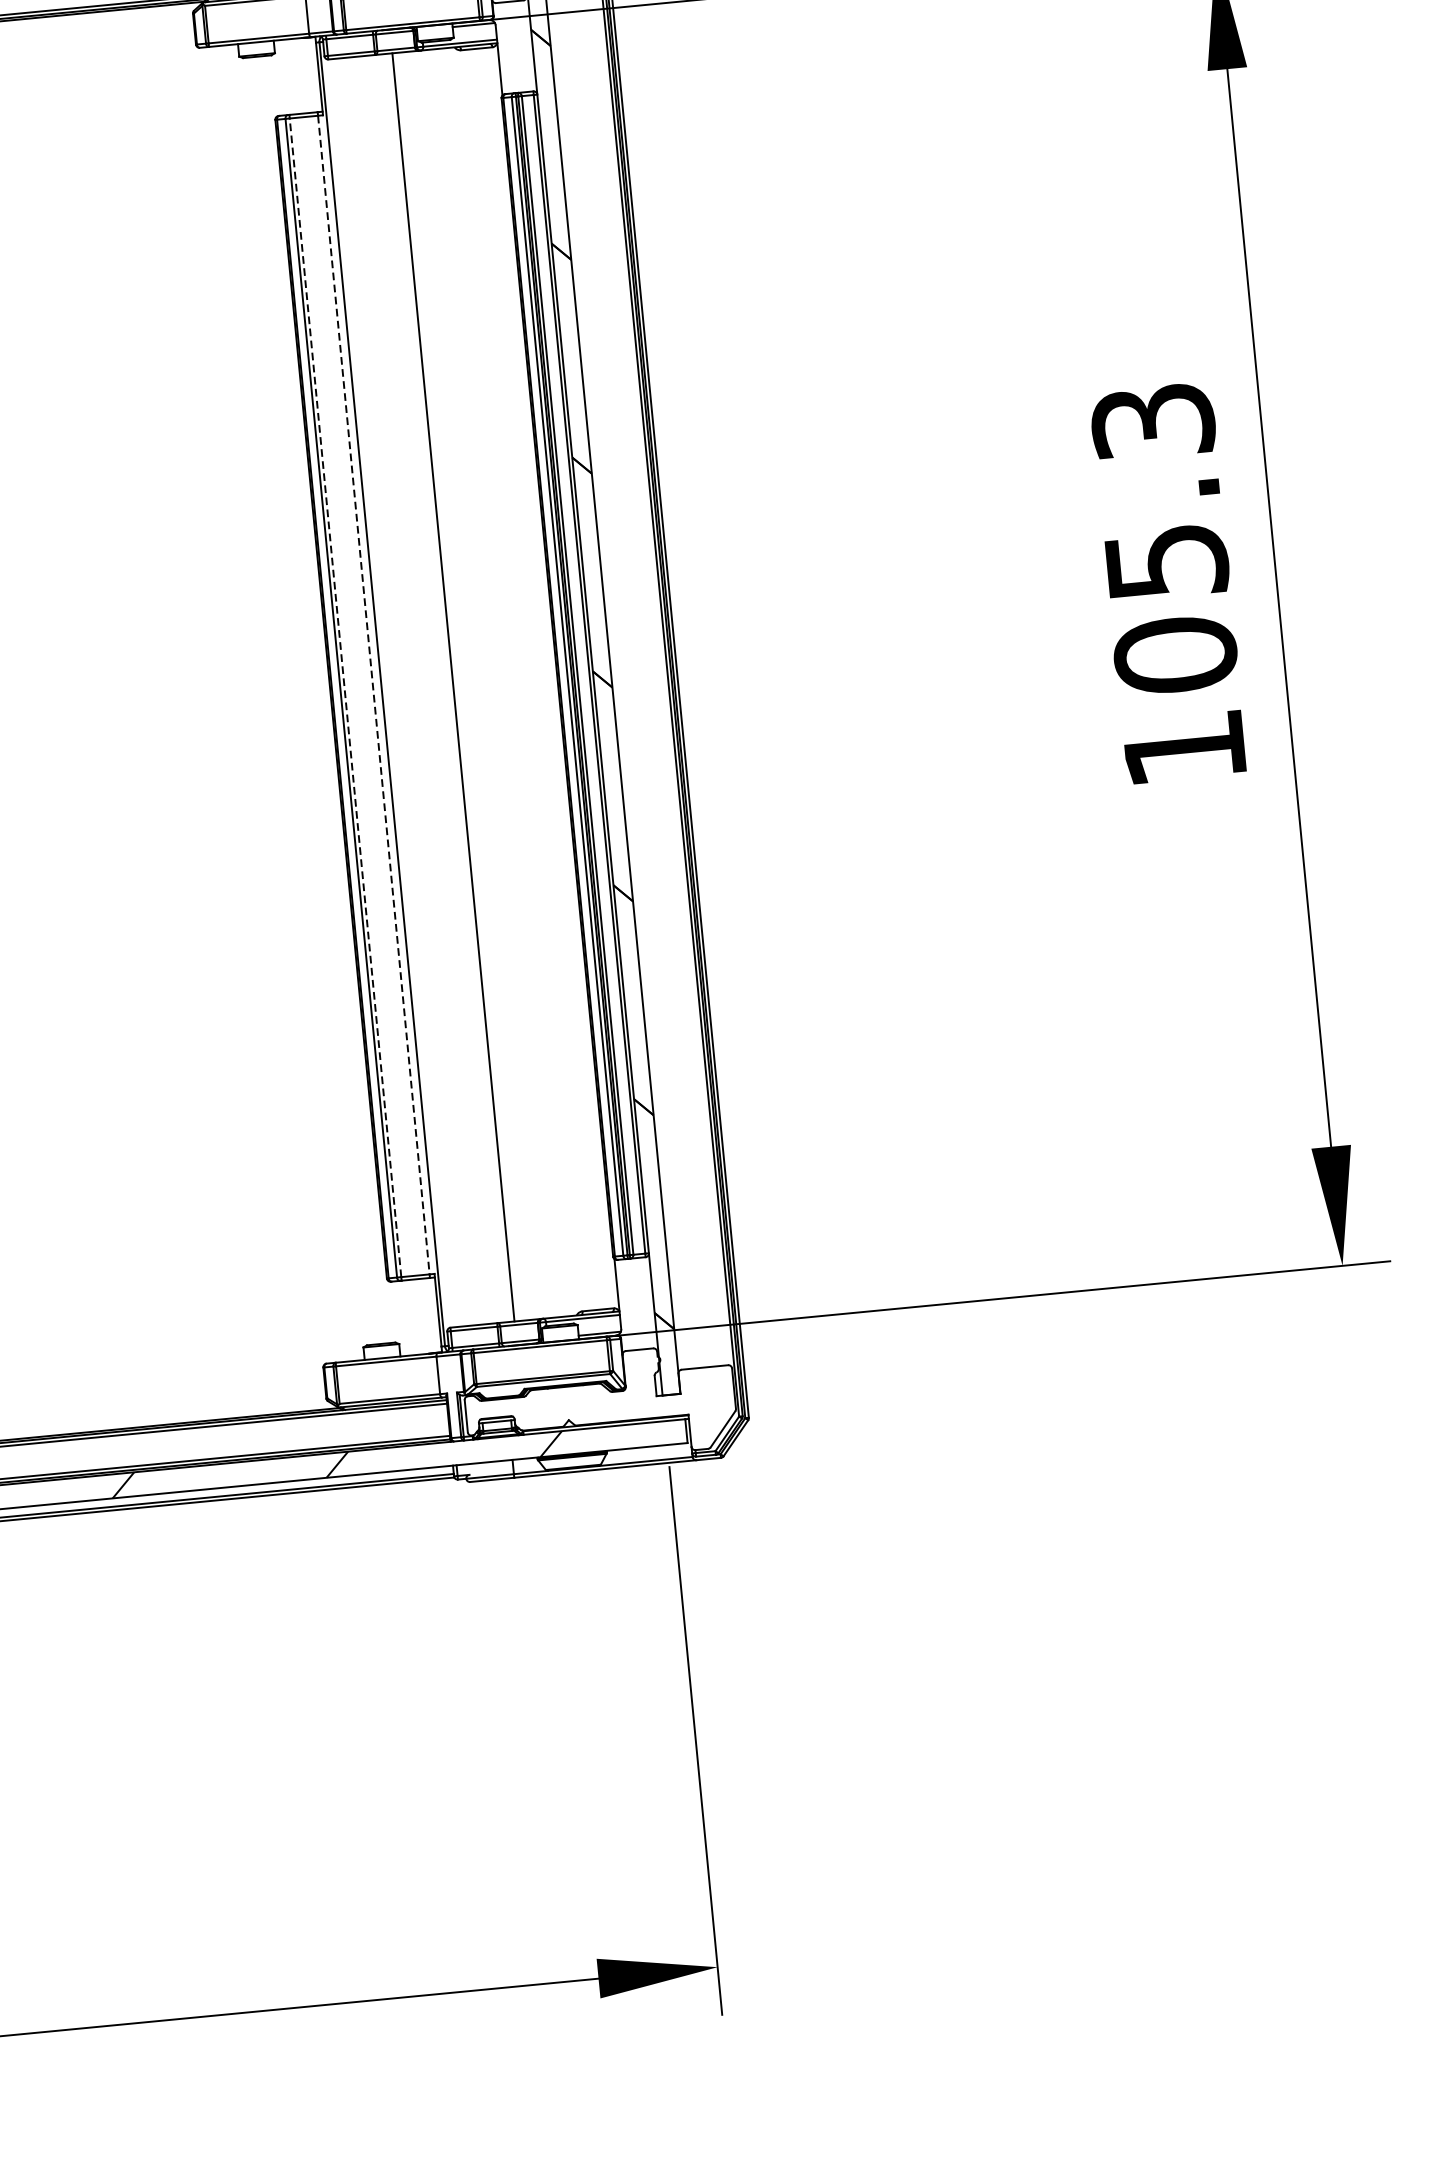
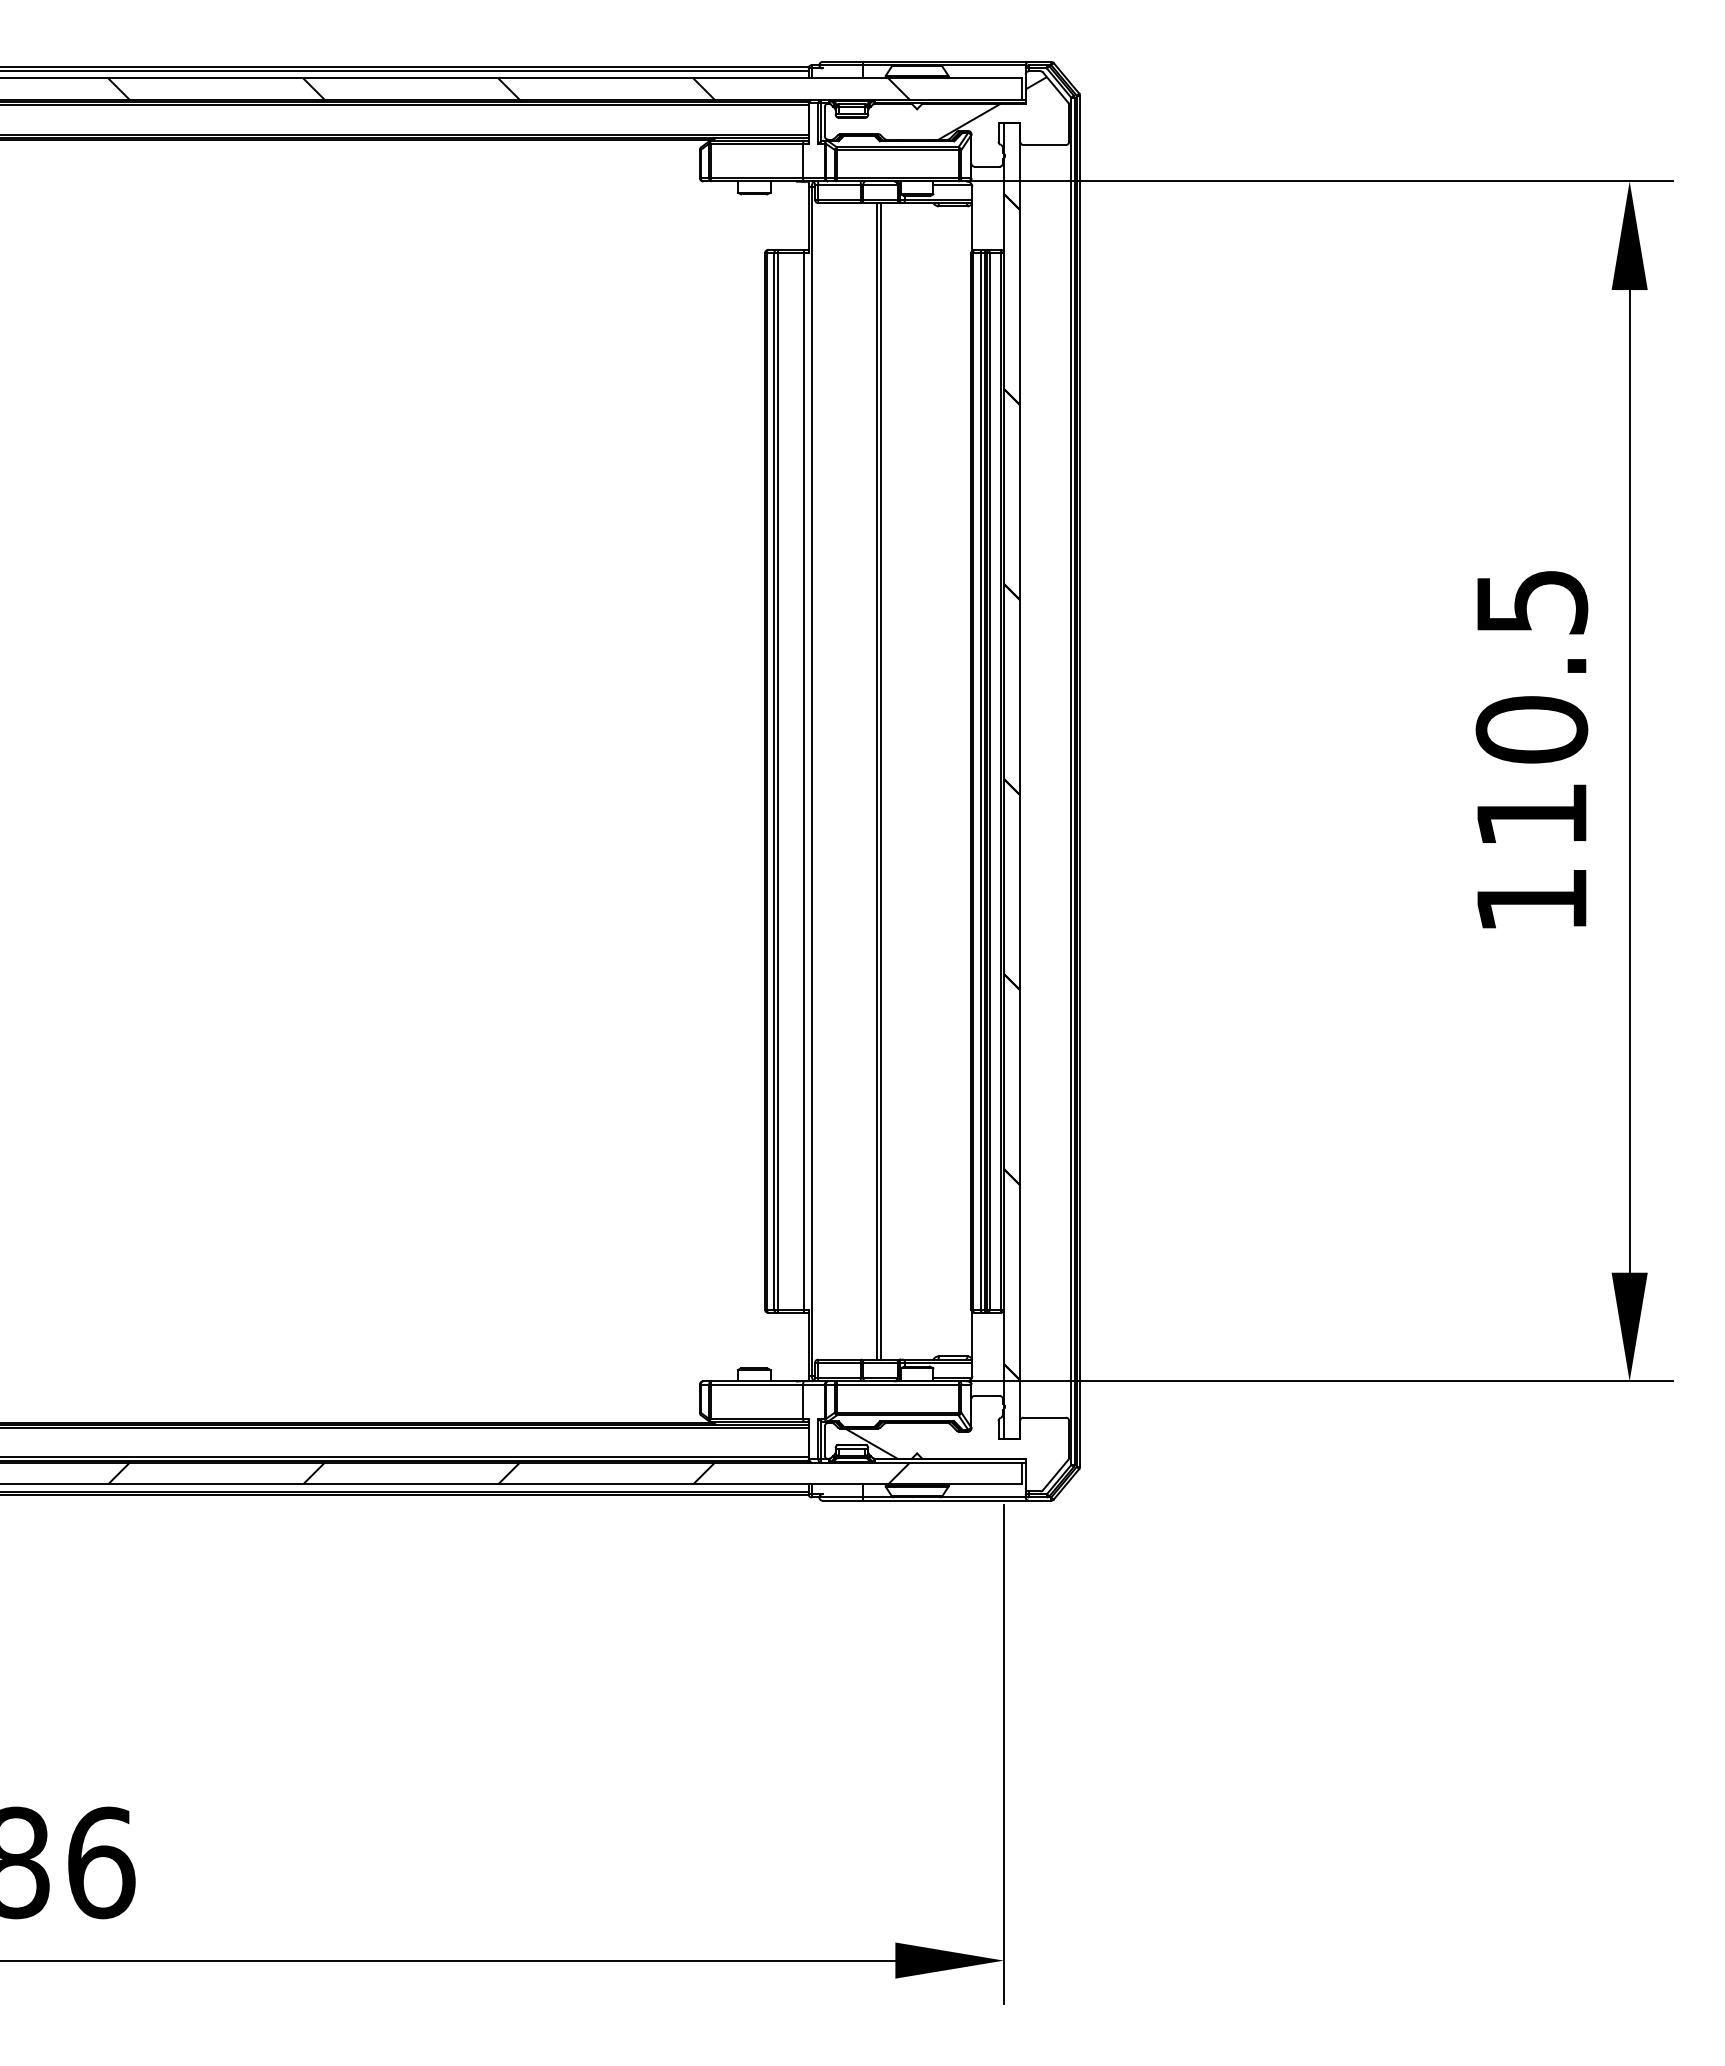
text: (1164, 539) -> (1531, 709), 105.3 -> 110.5
line: (458, 687) -> (881, 781), added
line: (374, 695) -> (804, 781), dashed -> solid
line: (345, 696) -> (778, 780), dashed -> solid
hatch: (517, 1414) -> (871, 1443), added

